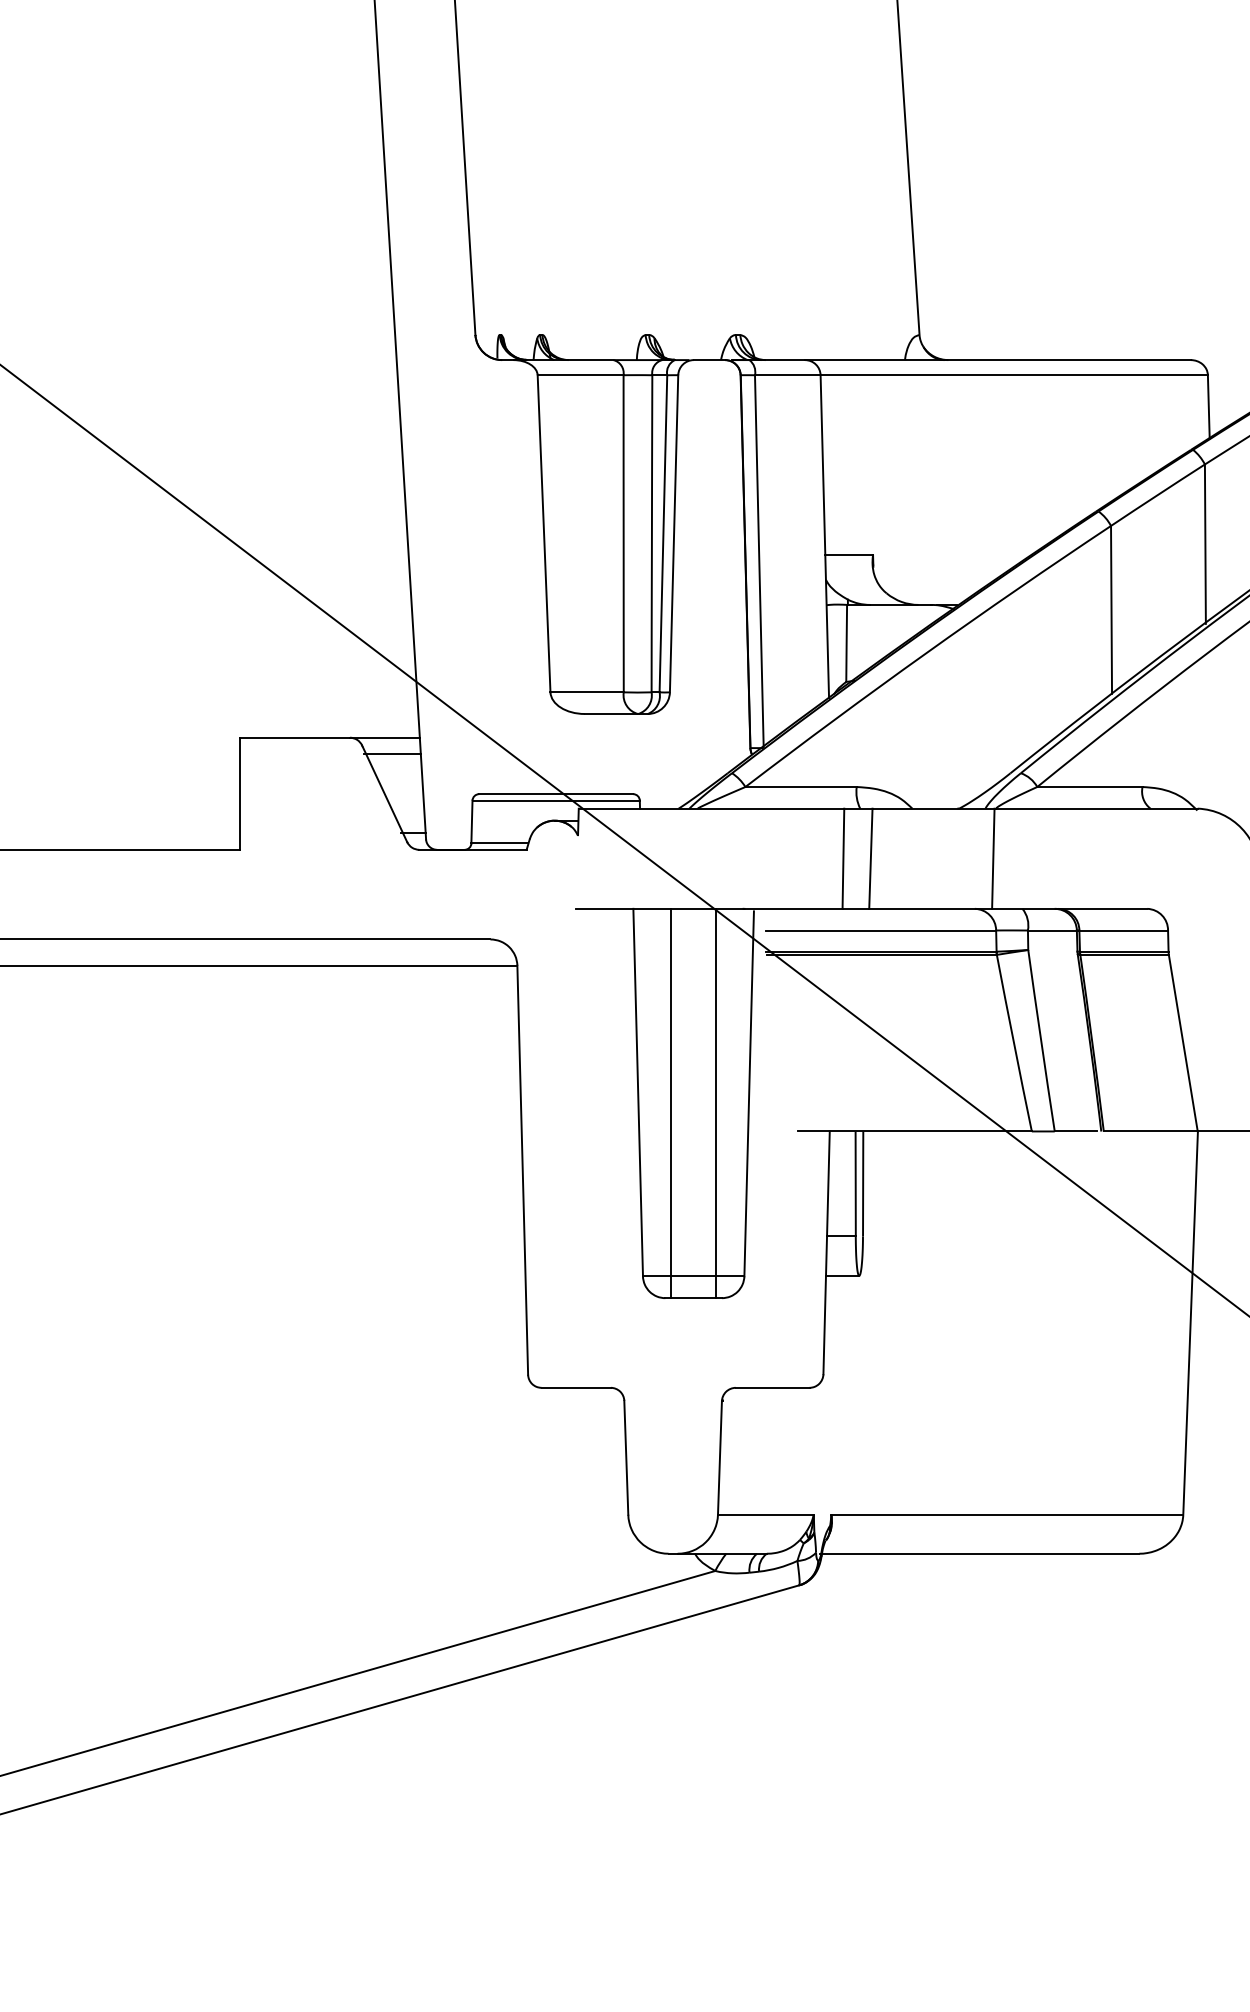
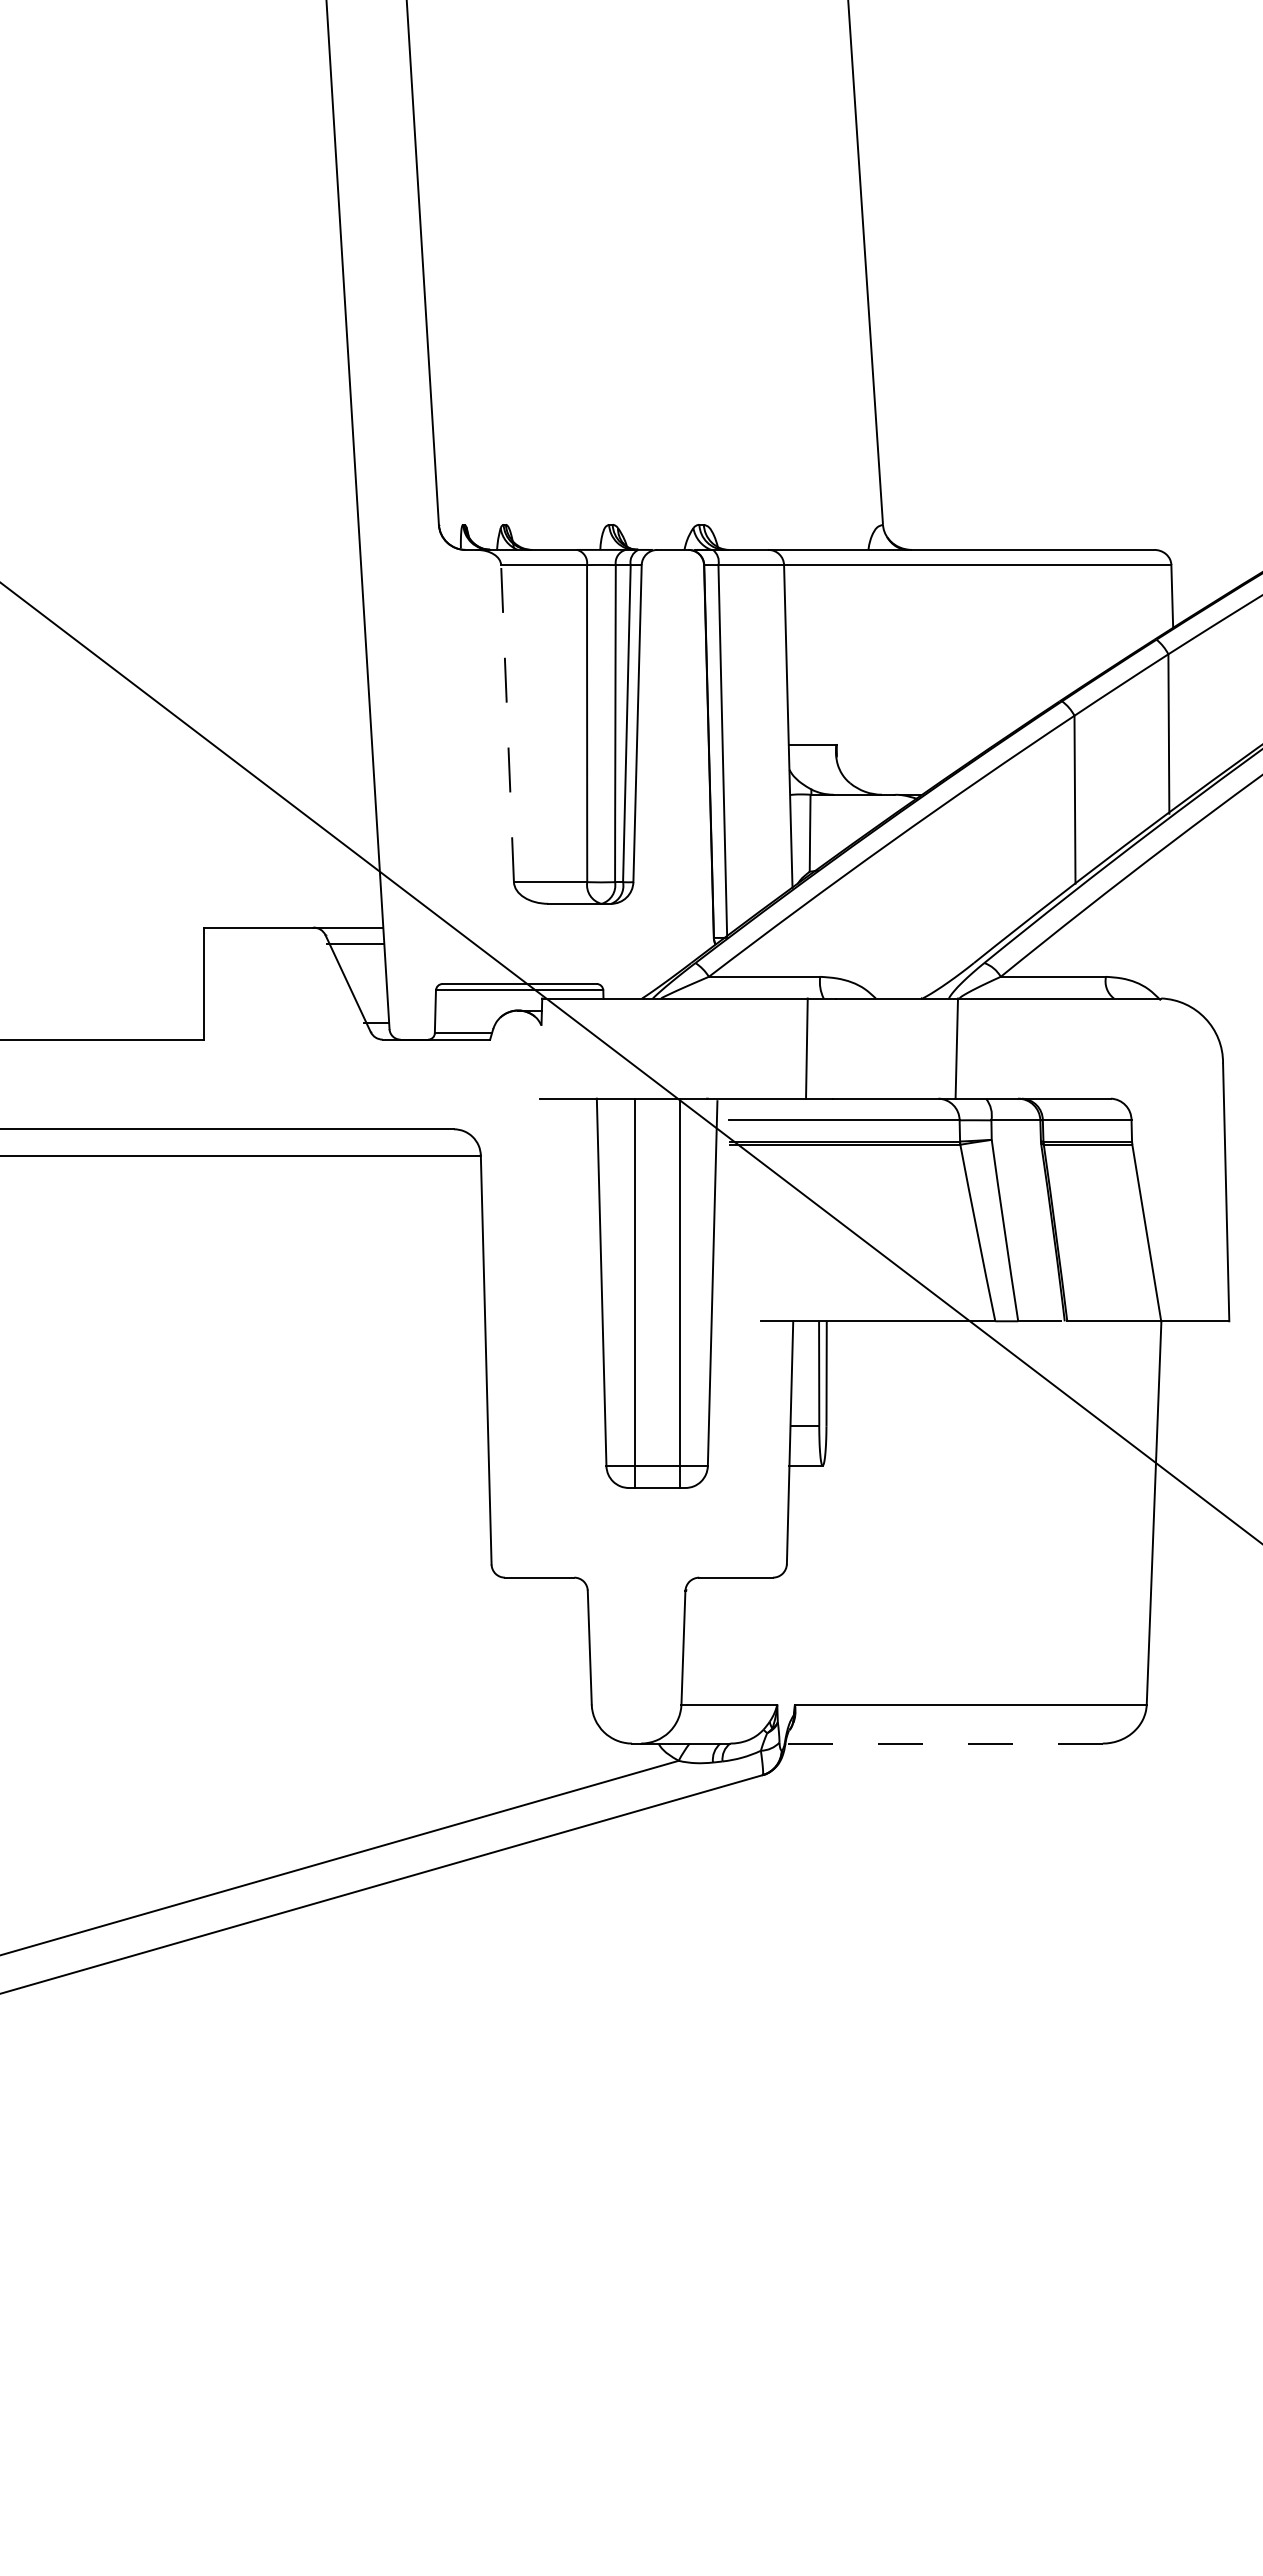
line: (544, 533) -> (507, 723), solid -> dashed
line: (870, 858) -> (833, 1048), removed
line: (980, 1553) -> (943, 1743), solid -> dashed

